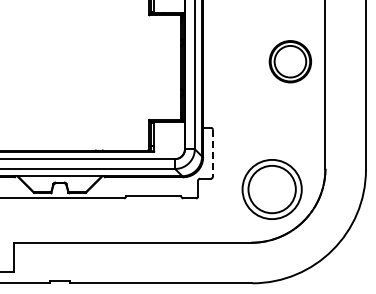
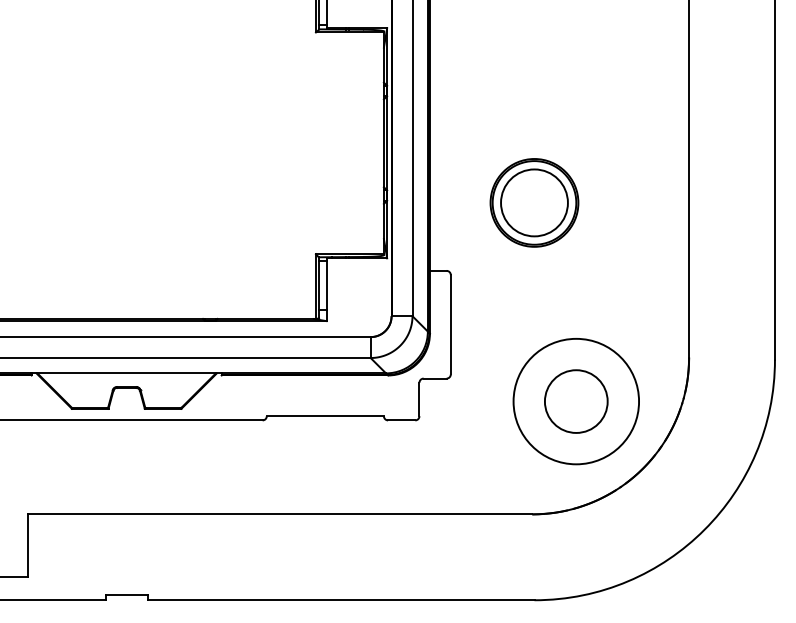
part: (290, 61) -> (534, 202), moved
line: (212, 153) -> (449, 325), dashed -> solid
circle: (271, 189) -> (574, 401), size x0.62

